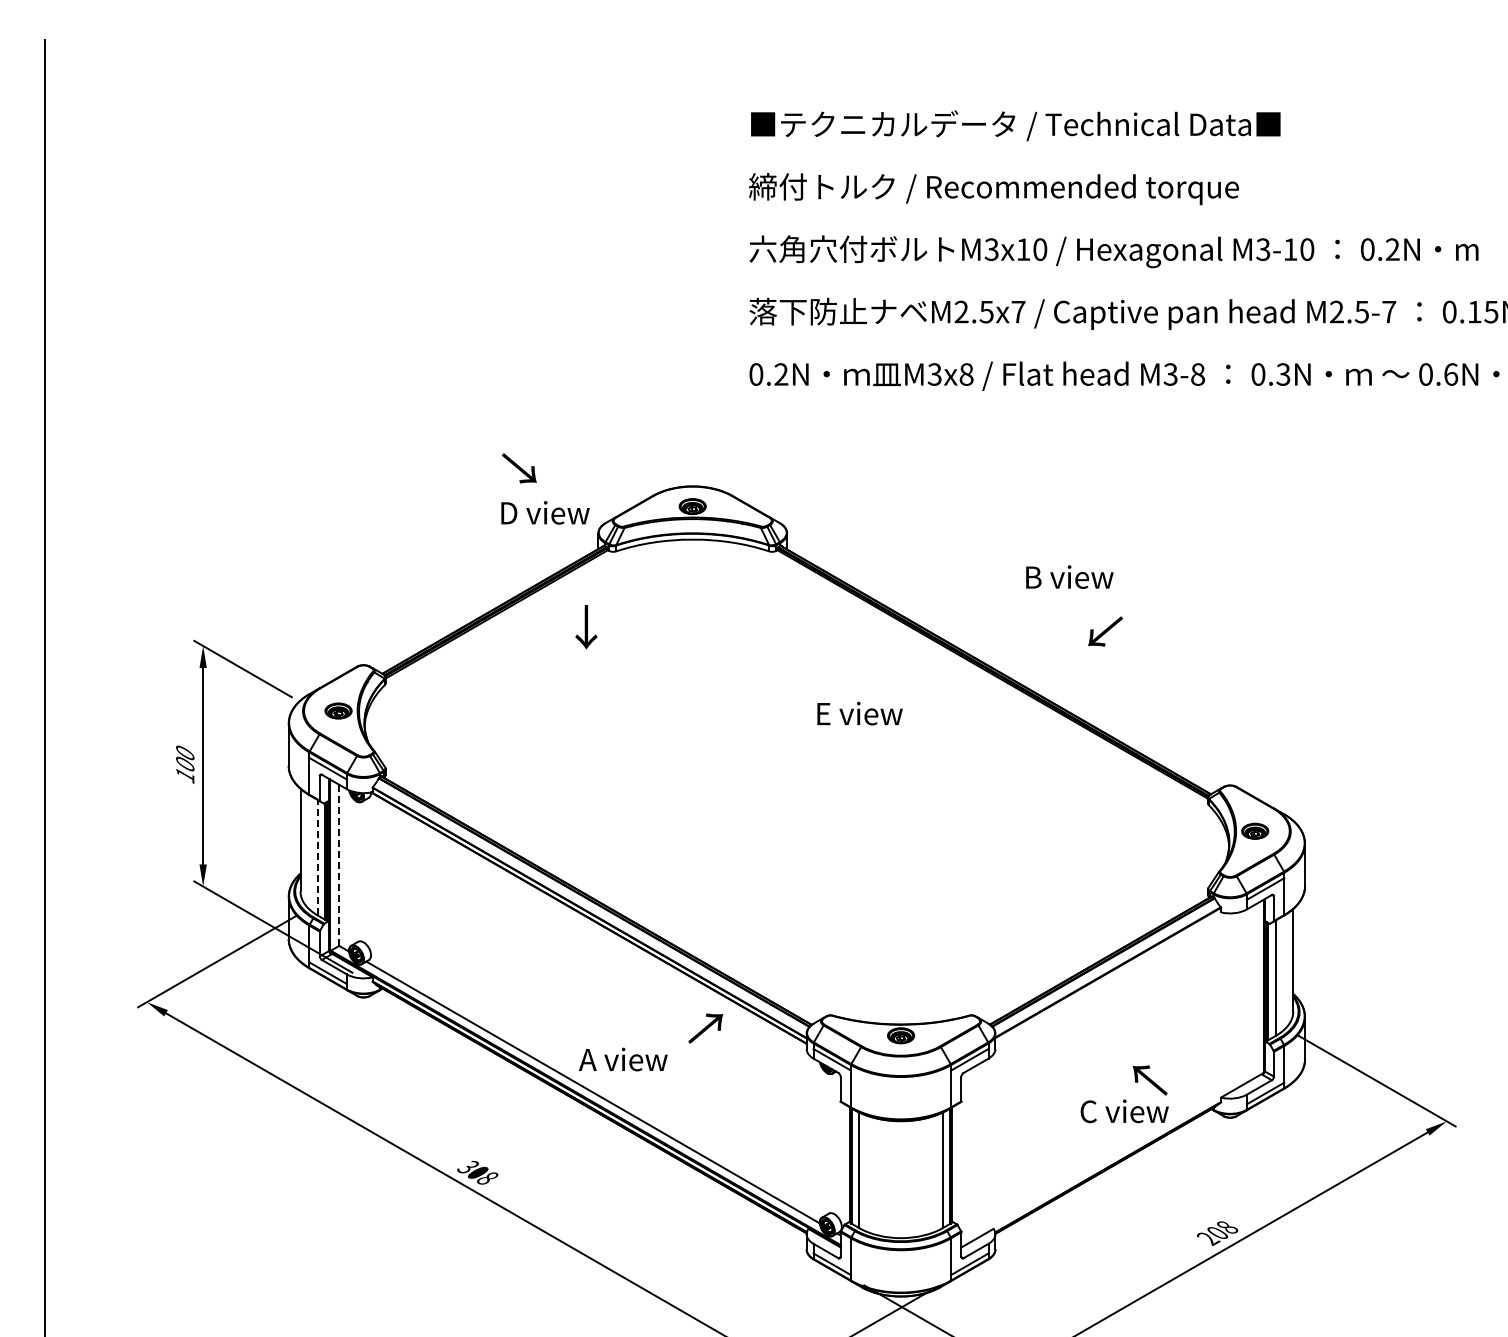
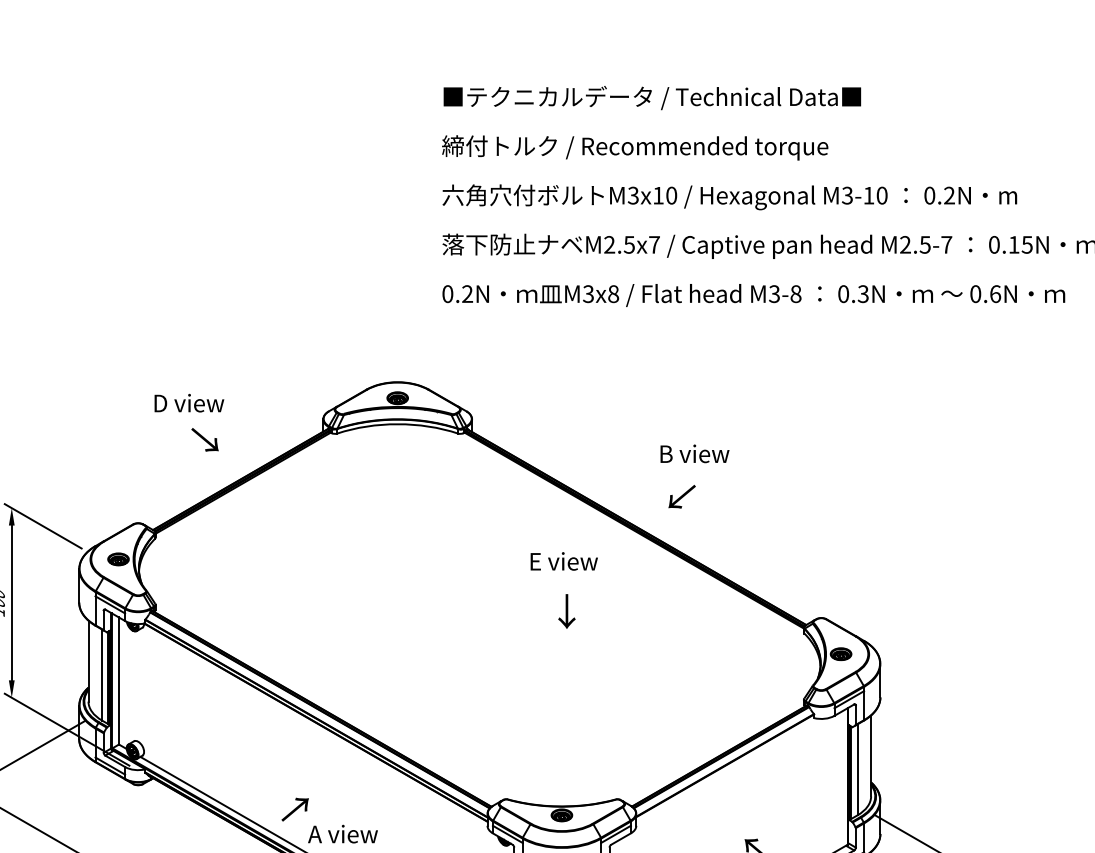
text: (519, 468) -> (205, 439), moved
text: (545, 512) -> (189, 402), moved
text: (586, 627) -> (567, 611), moved
text: (1105, 631) -> (682, 496), moved
text: (859, 713) -> (563, 561), moved
line: (317, 857) -> (101, 674), dashed -> solid
line: (339, 865) -> (119, 681), dashed -> solid
text: (705, 1028) -> (295, 809), moved

